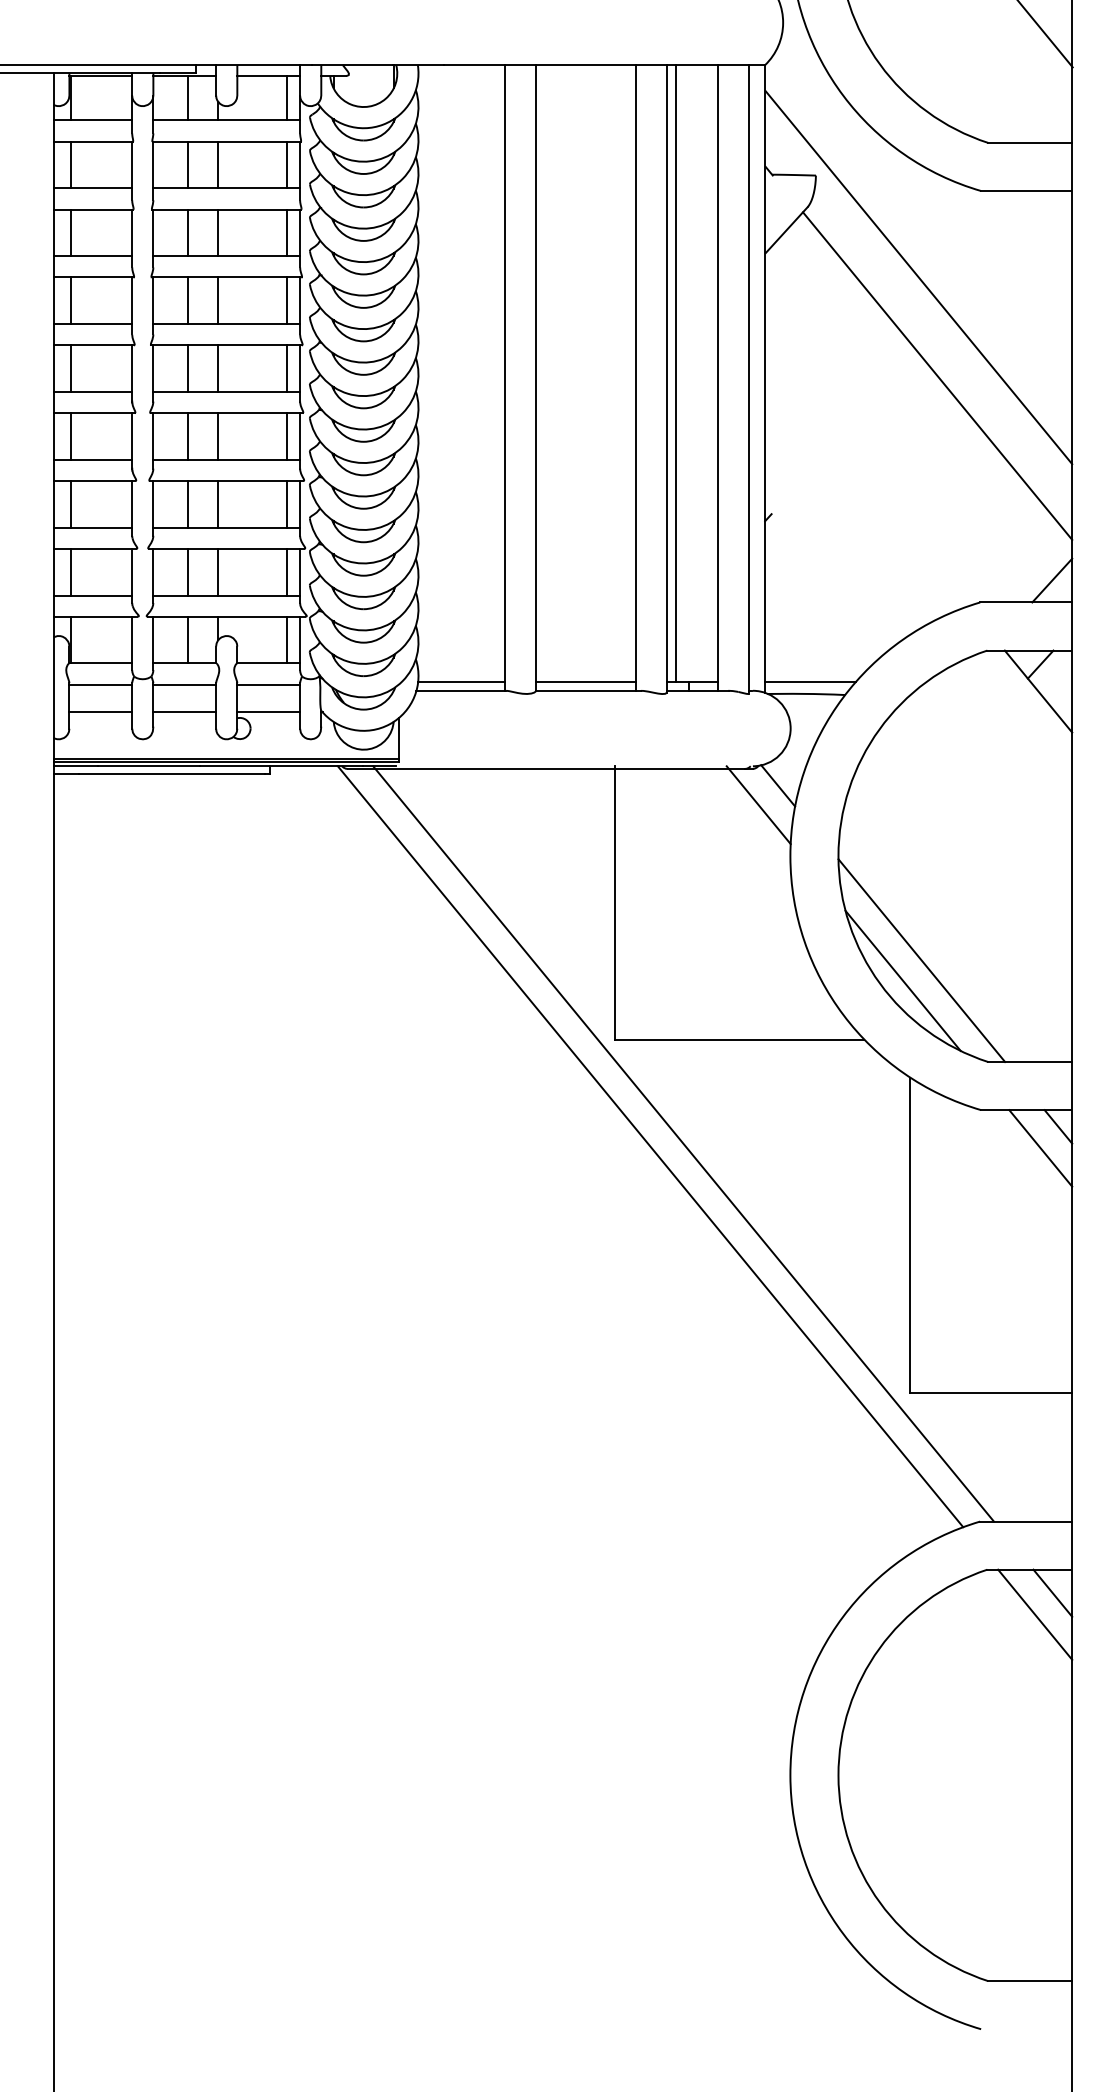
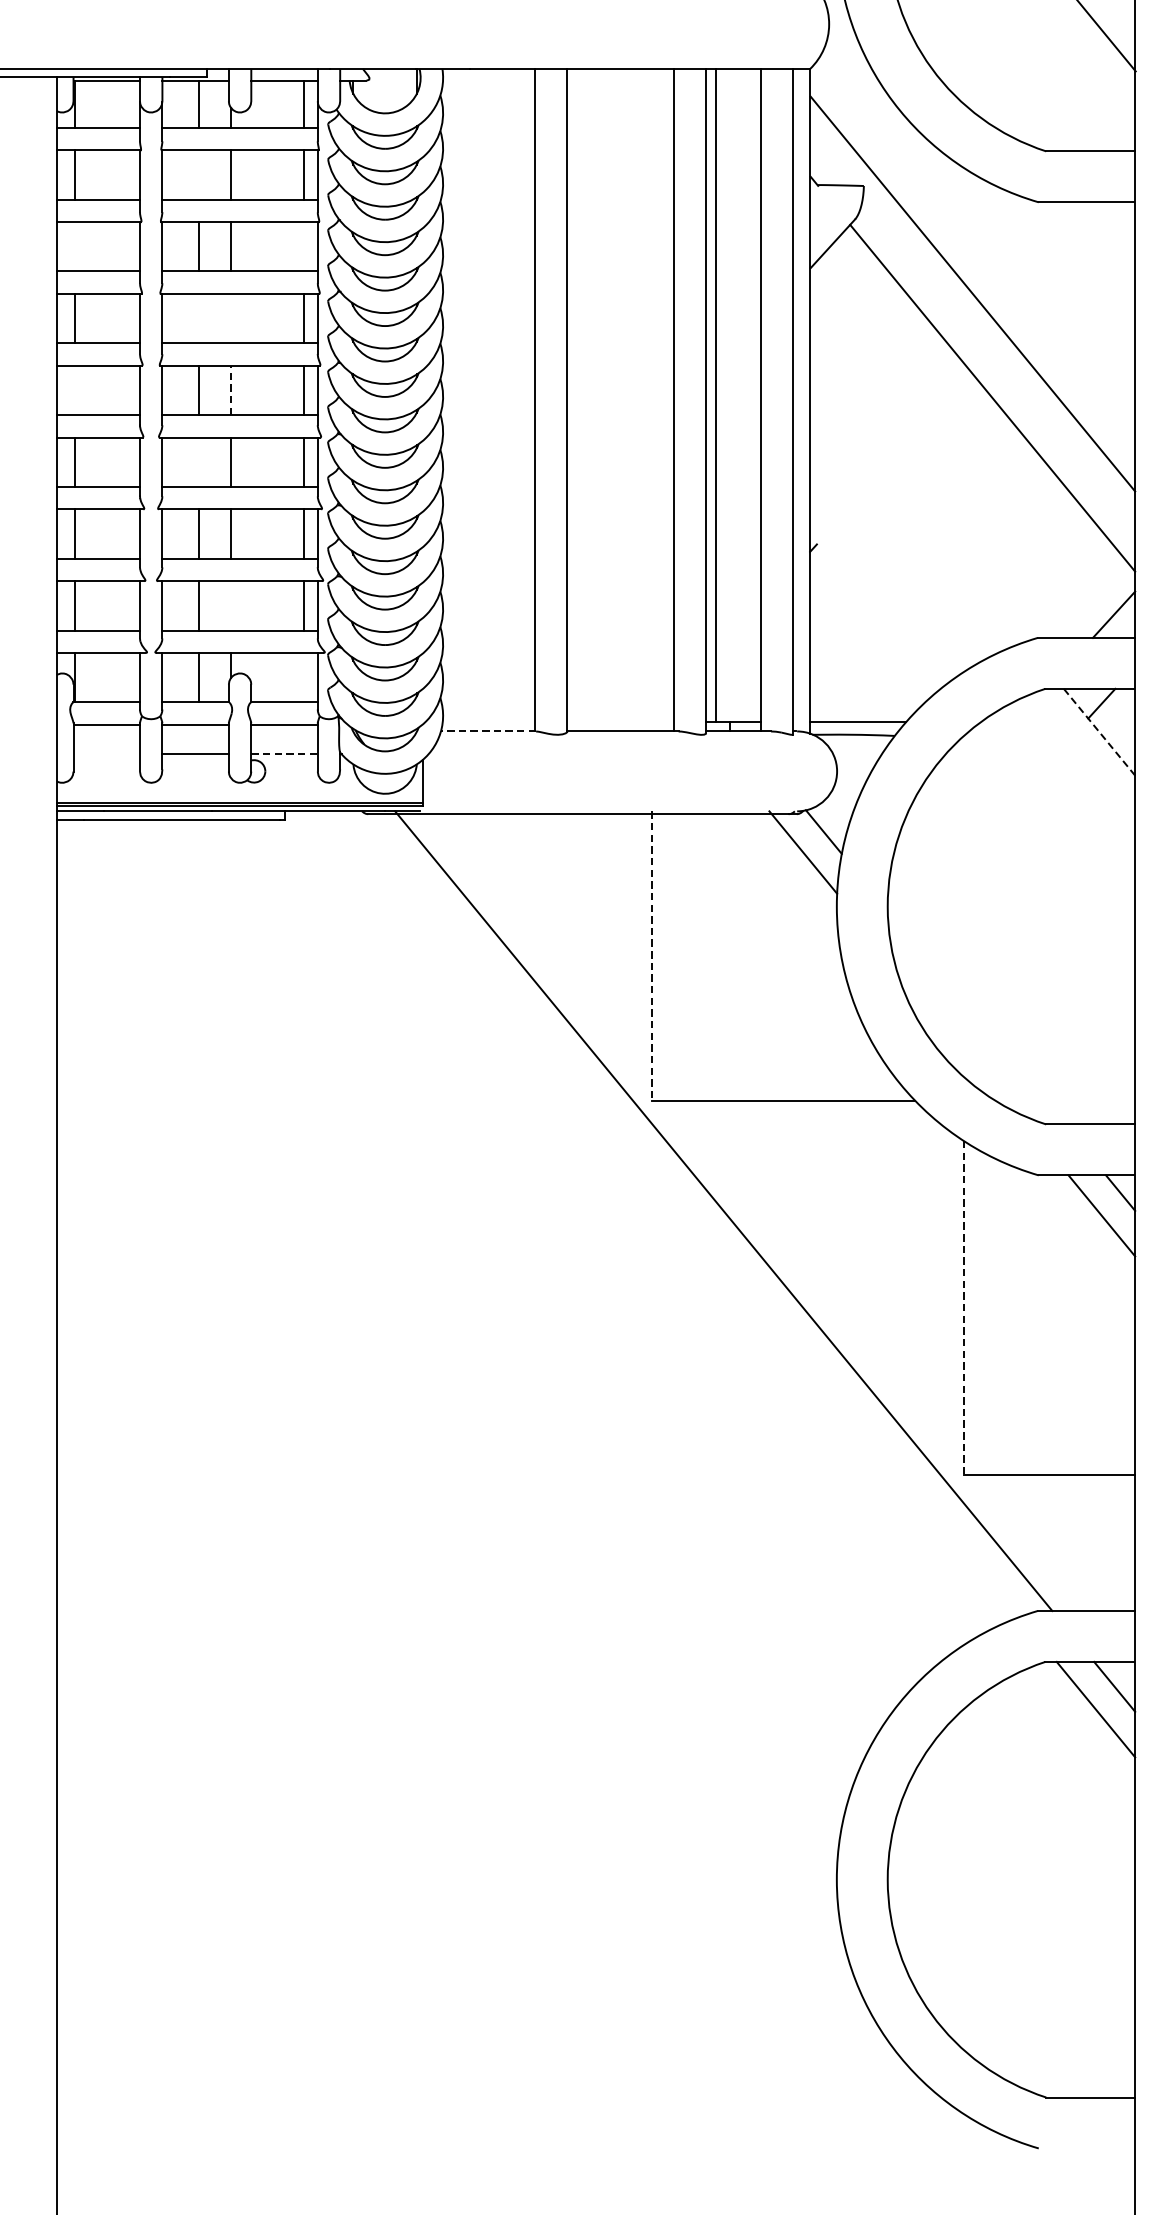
line: (187, 164) -> (198, 174), removed
line: (70, 232) -> (74, 246), removed
line: (287, 232) -> (304, 246), removed
line: (187, 300) -> (198, 318), removed
line: (218, 300) -> (231, 318), removed
line: (70, 368) -> (74, 390), removed
line: (218, 368) -> (231, 390), solid -> dashed
line: (187, 436) -> (198, 462), removed
line: (218, 571) -> (231, 605), removed
line: (287, 639) -> (304, 677), removed
line: (461, 682) -> (488, 722), removed
line: (585, 682) -> (619, 722), removed
line: (461, 690) -> (488, 731), solid -> dashed
line: (1038, 691) -> (1099, 732), solid -> dashed
line: (100, 712) -> (106, 754), removed
line: (269, 712) -> (285, 754), solid -> dashed
line: (615, 902) -> (651, 955), solid -> dashed
line: (921, 960) -> (975, 1016), removed
line: (902, 980) -> (955, 1038), removed
line: (650, 1146) -> (688, 1213), removed
line: (910, 1235) -> (963, 1308), solid -> dashed

